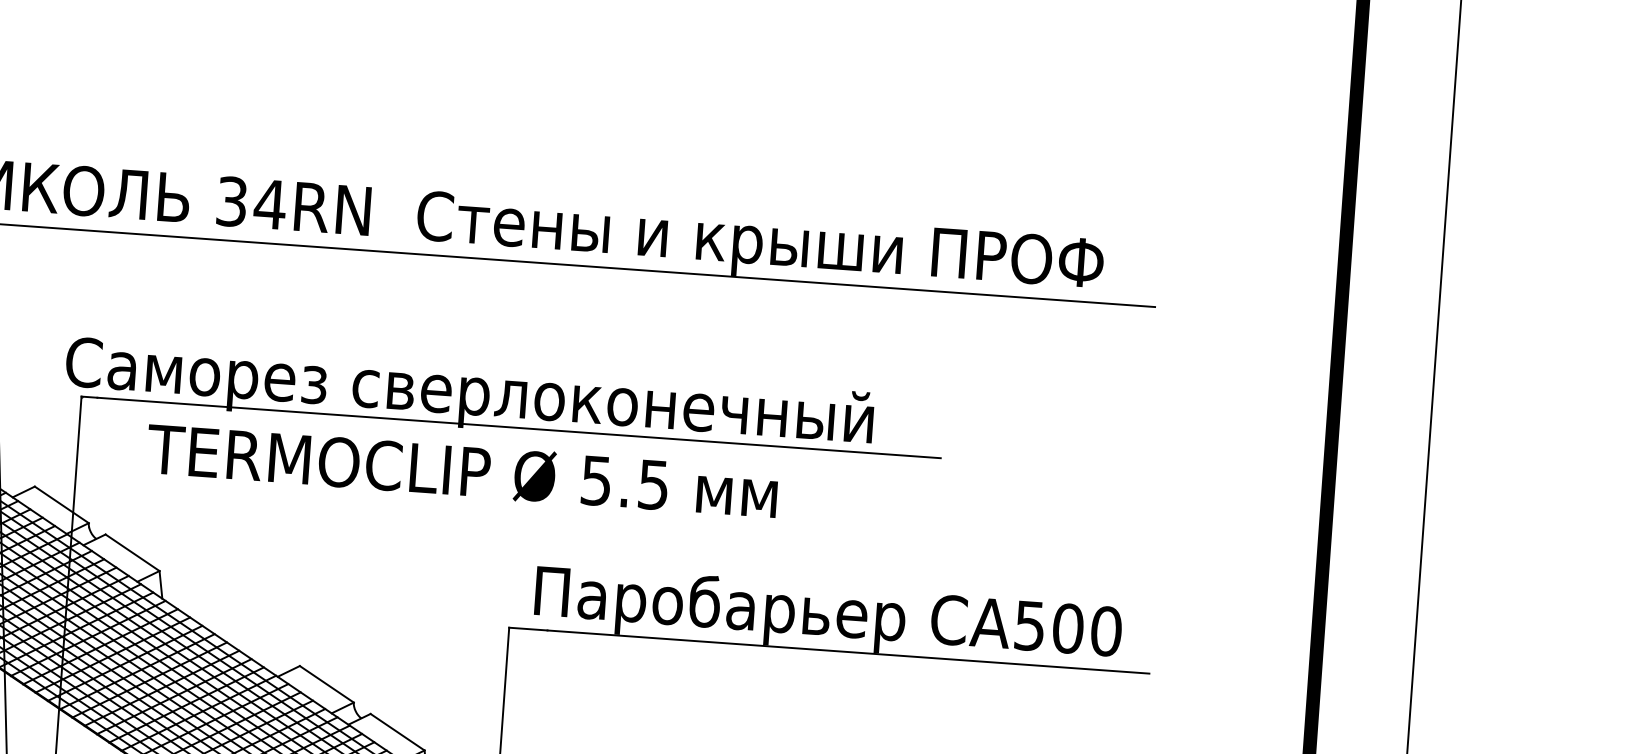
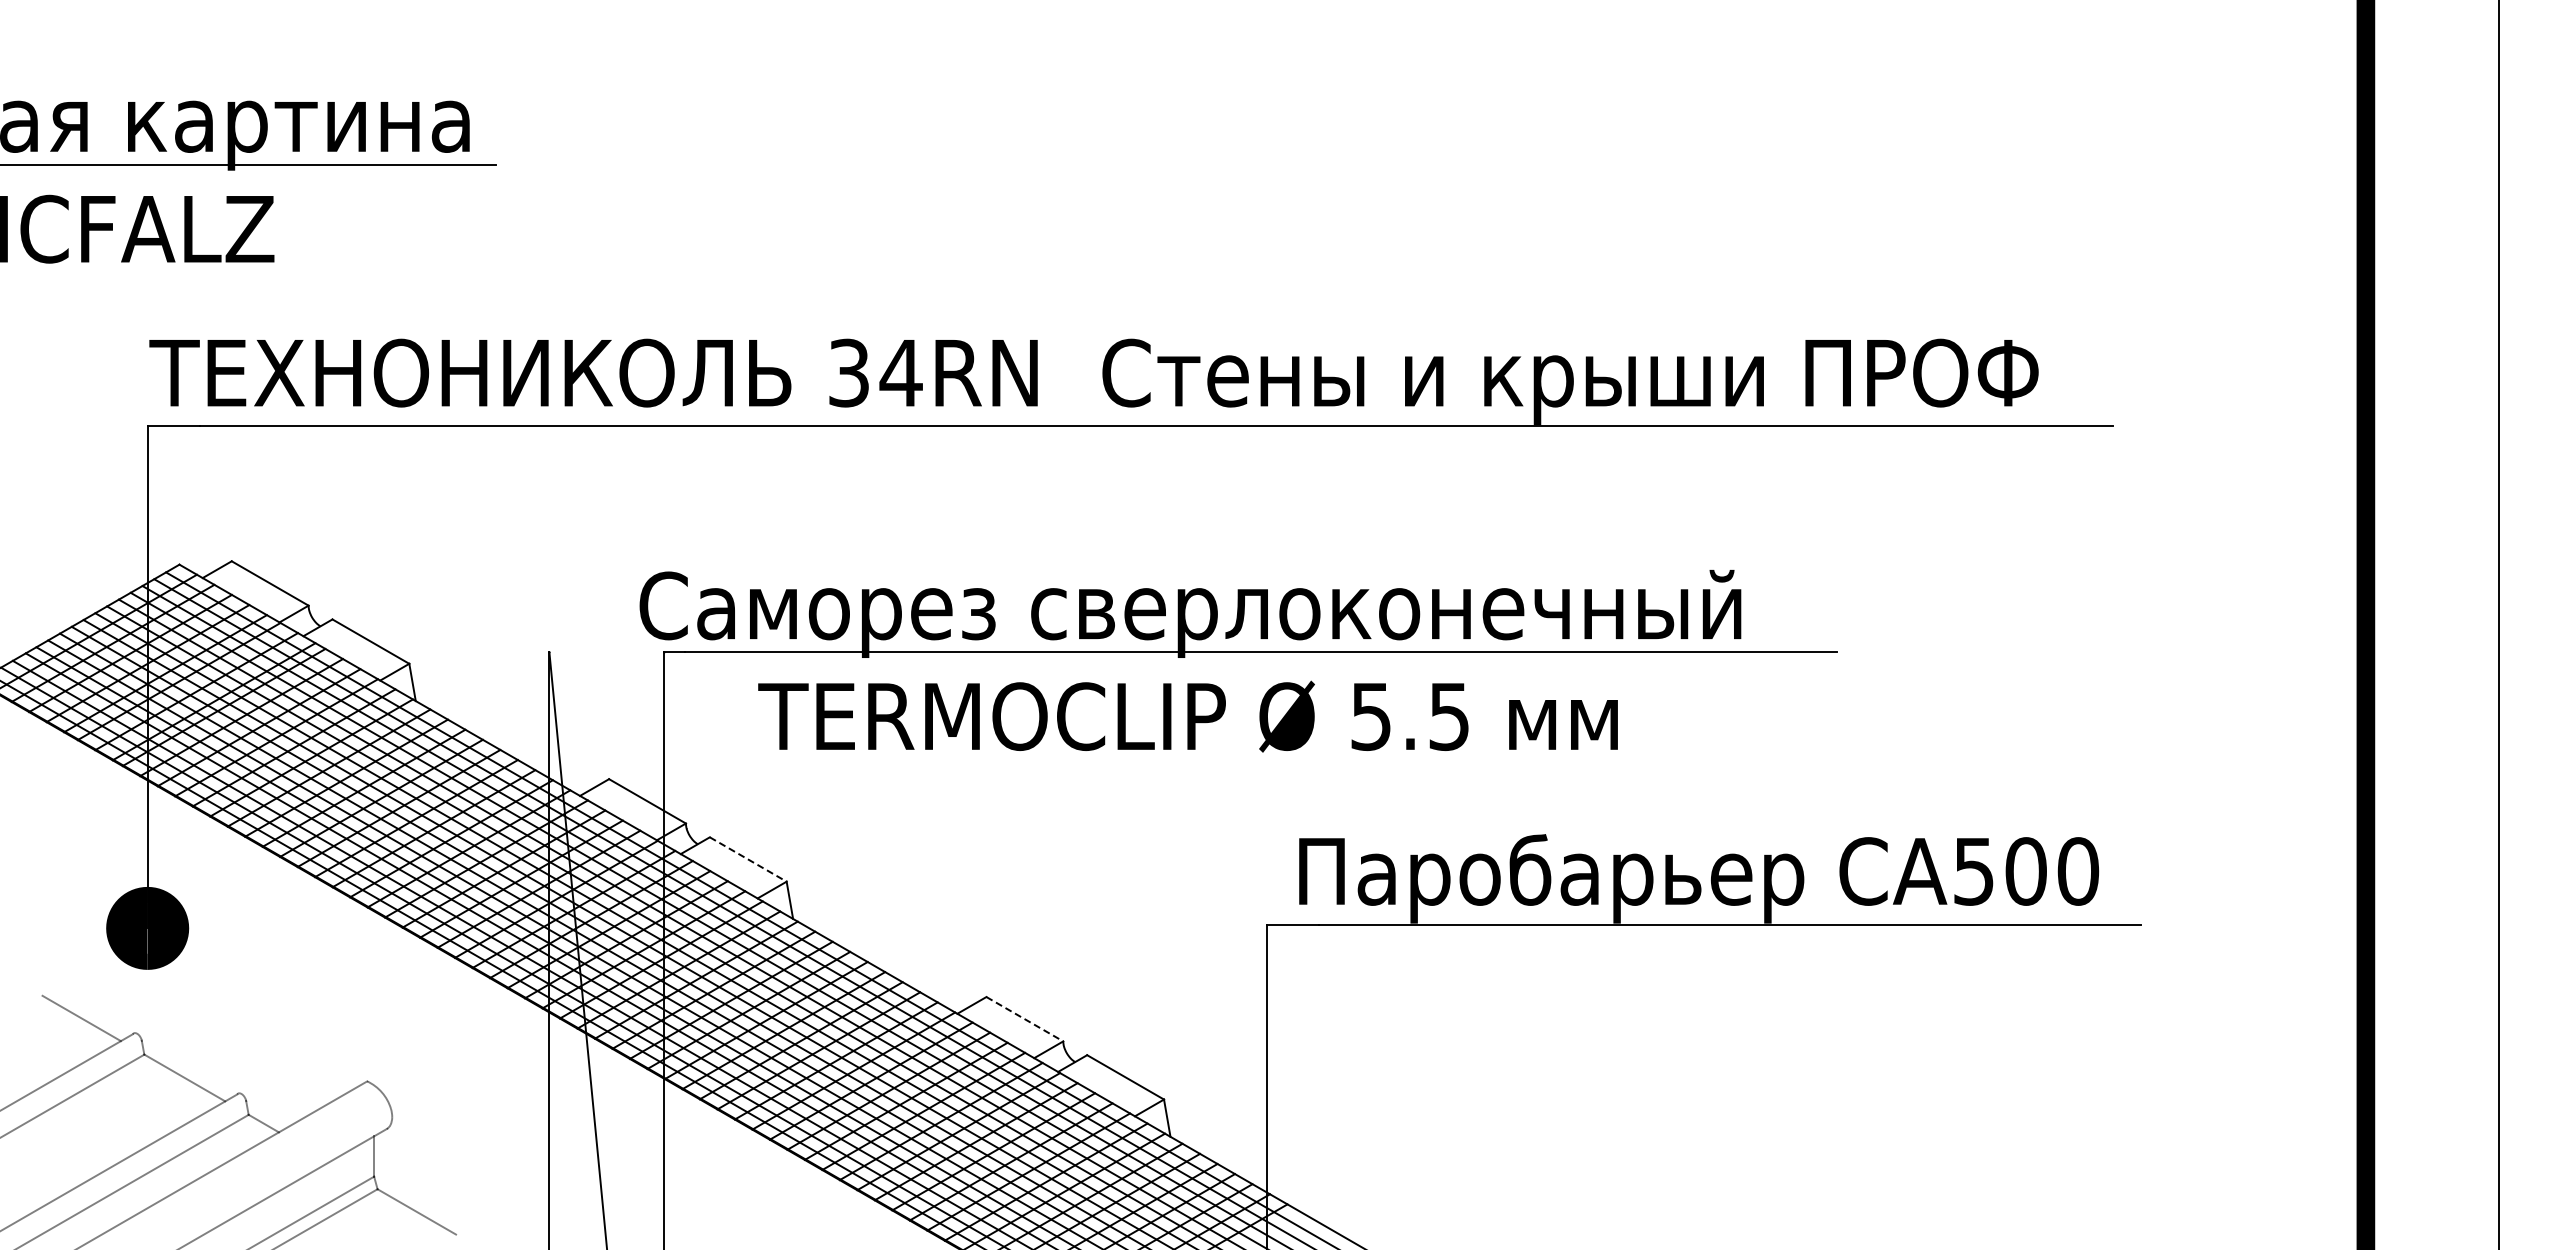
line: (132, 552) -> (748, 859), solid -> dashed
line: (327, 684) -> (1025, 1019), solid -> dashed

